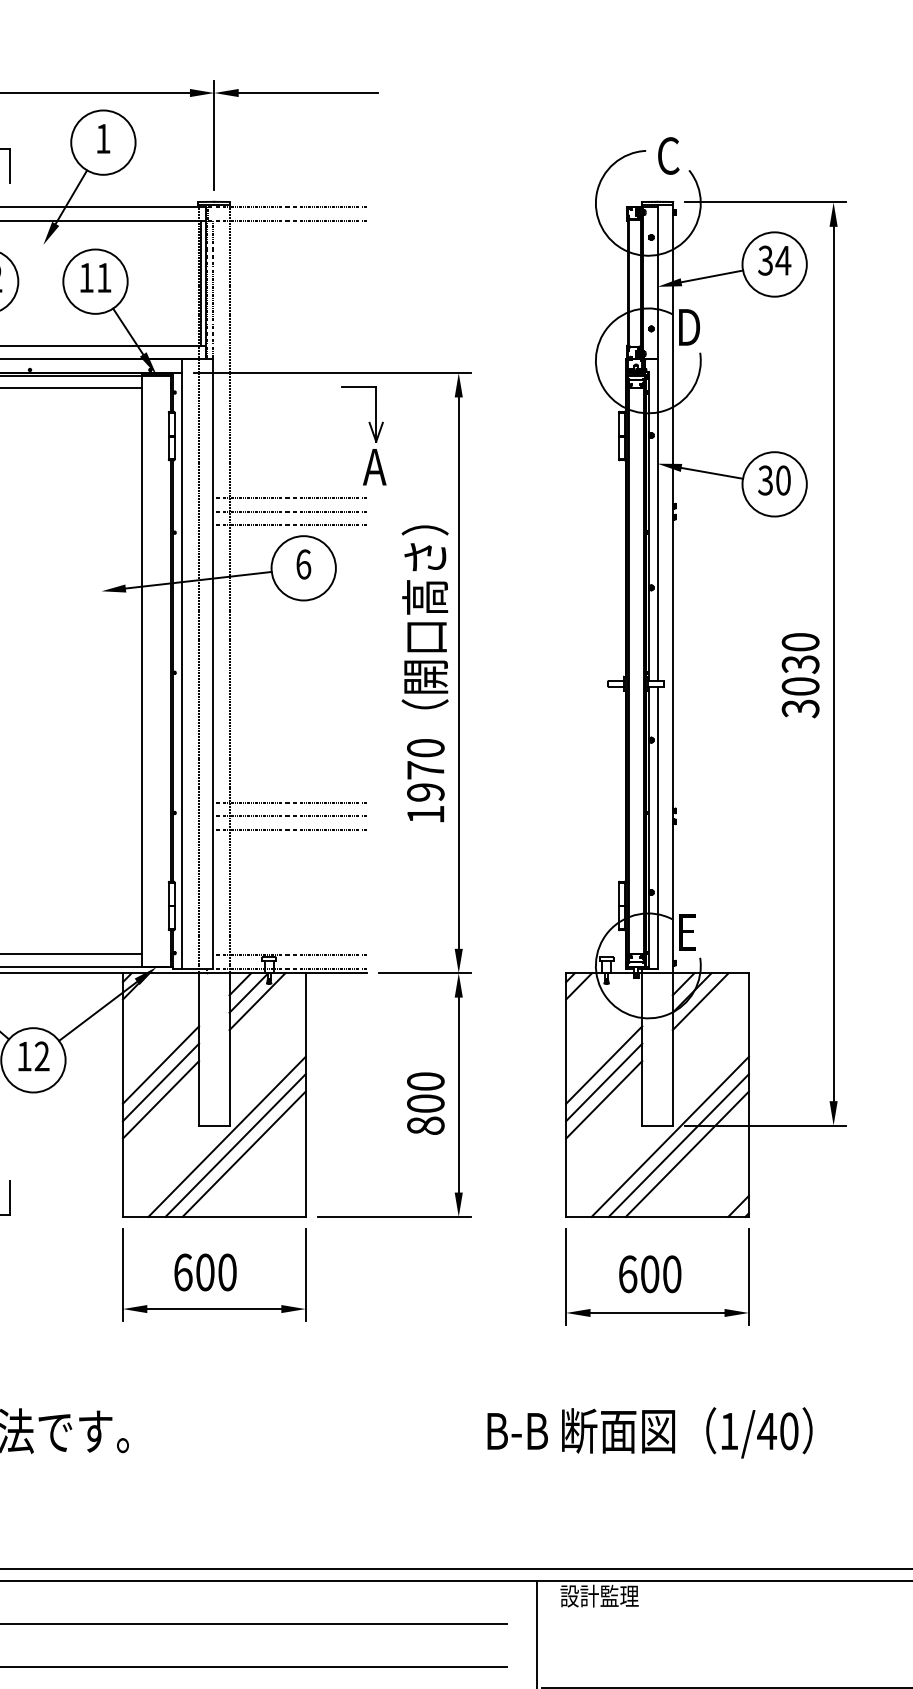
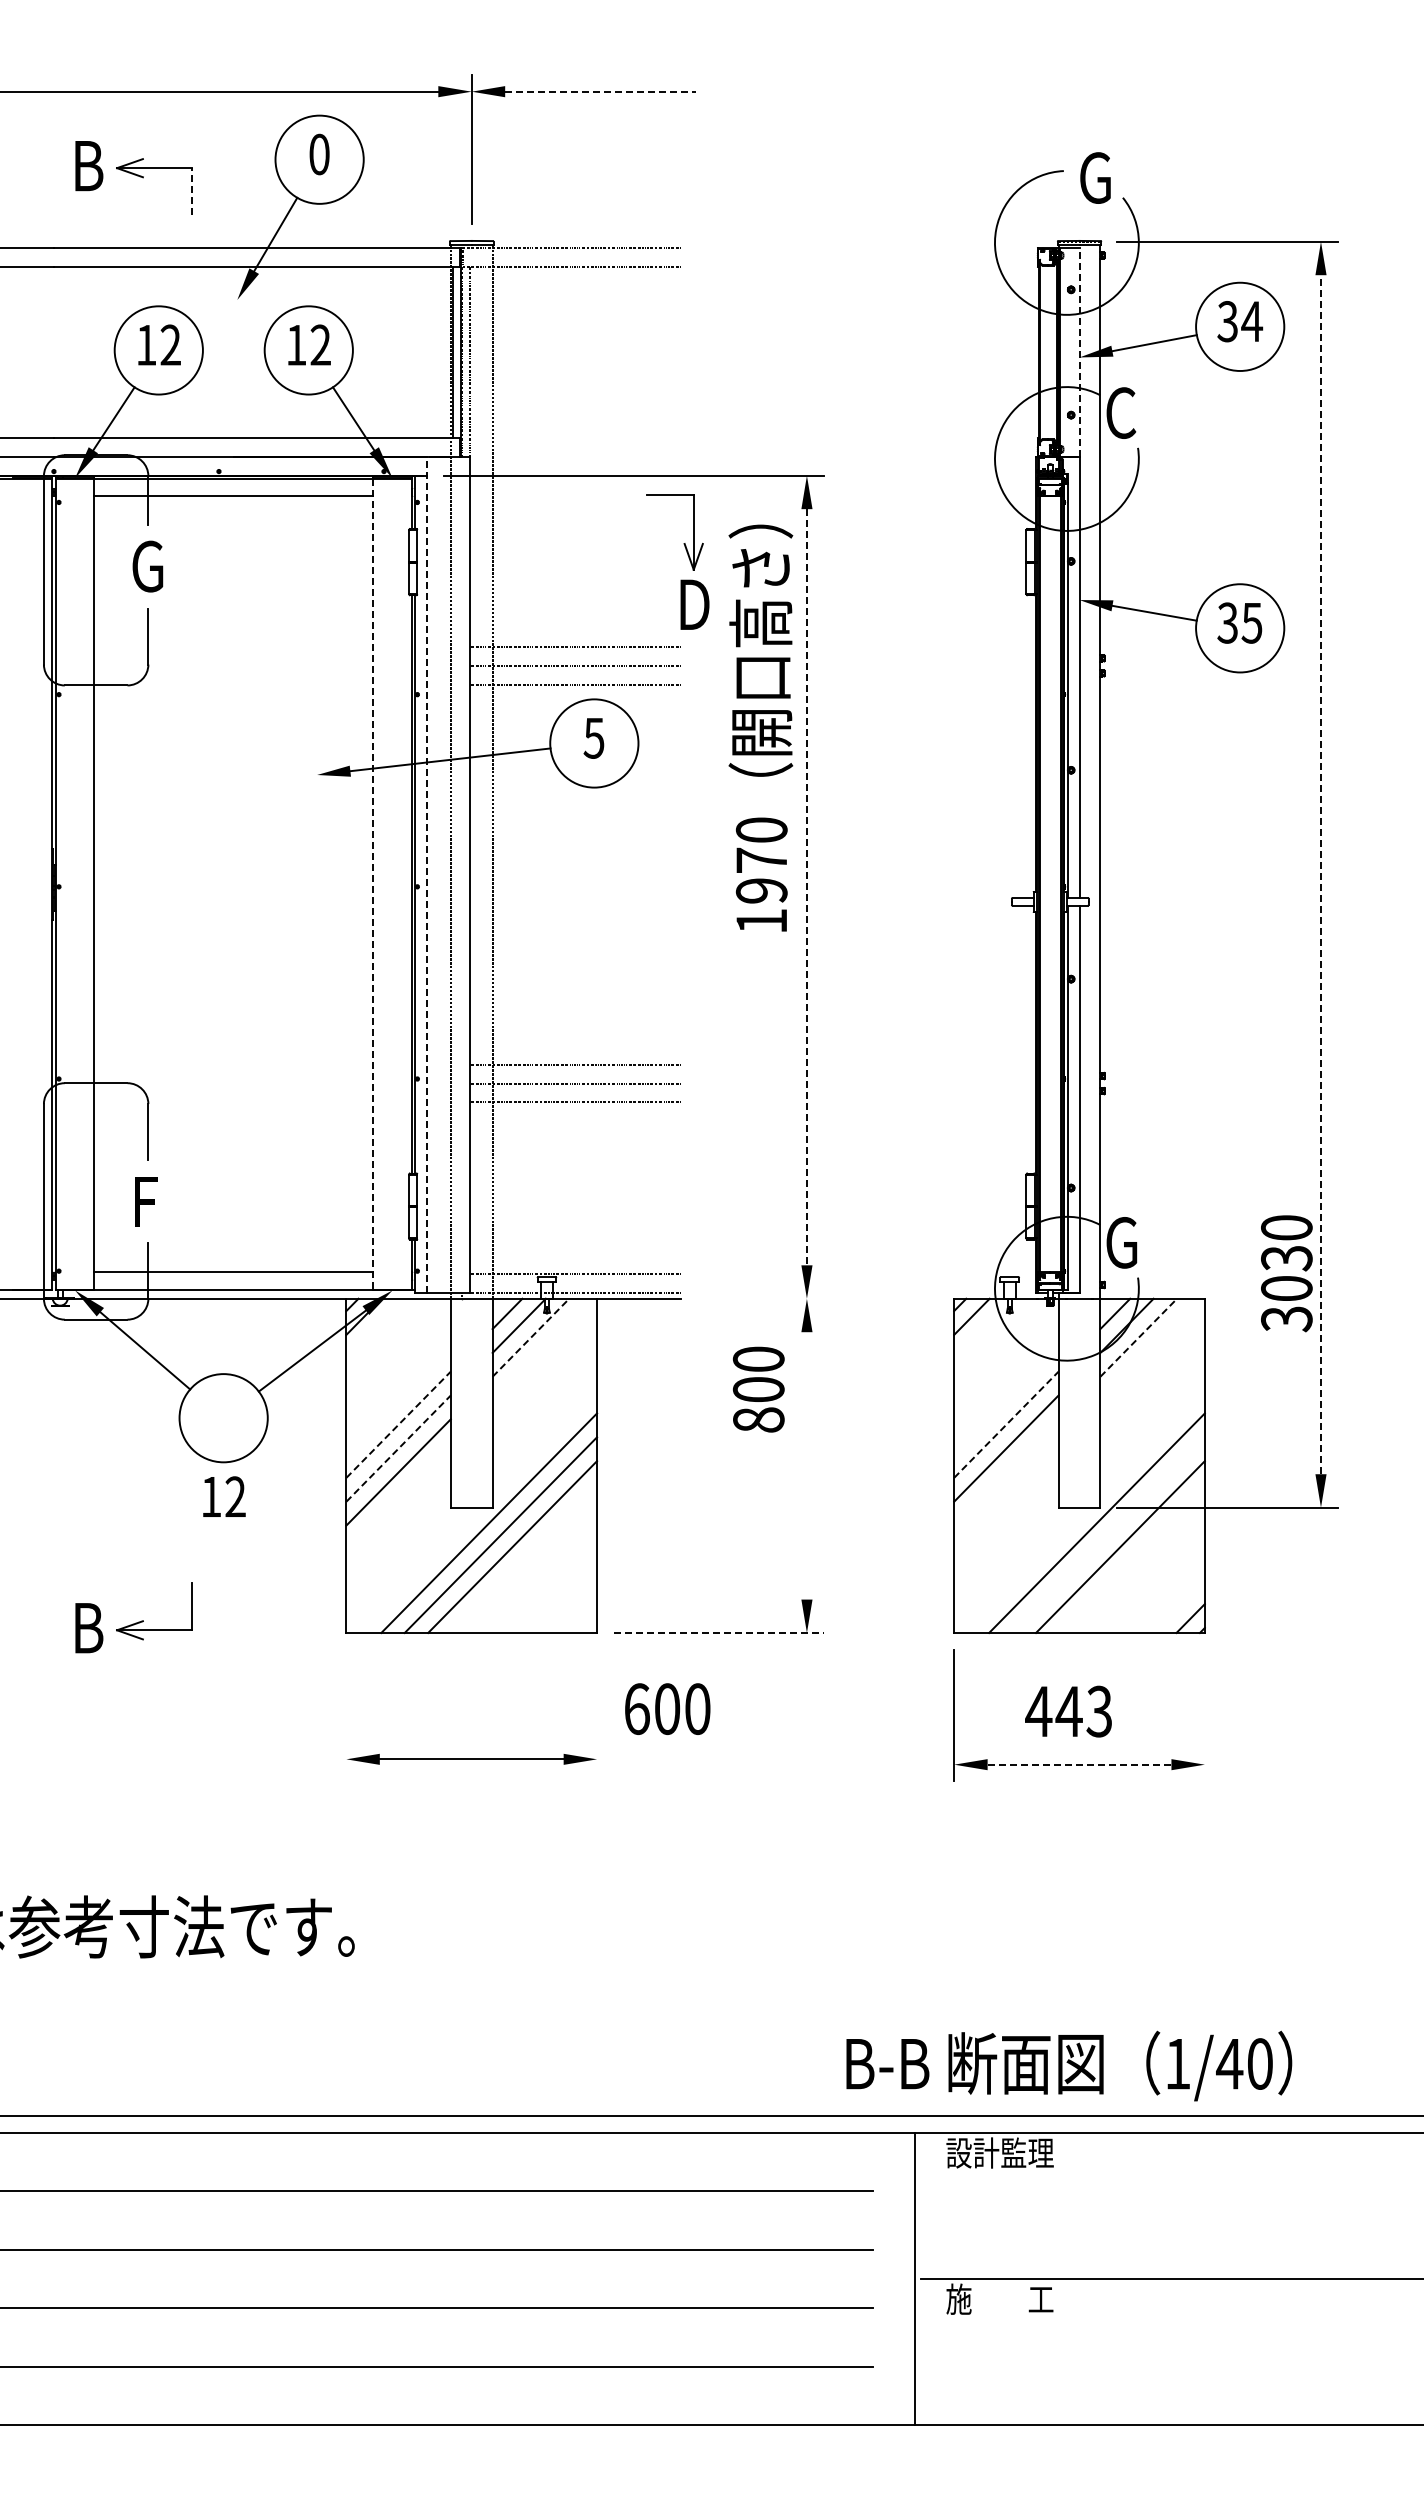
line: (308, 92) -> (600, 91), solid -> dashed
text: (103, 138) -> (319, 154), 1 -> 0
text: (670, 155) -> (1097, 177), C -> G
line: (10, 165) -> (192, 191), solid -> dashed
text: (104, 277) -> (320, 344), 11 -> 12
line: (657, 282) -> (1079, 351), solid -> dashed
text: (688, 326) -> (1121, 412), D -> C
text: (375, 466) -> (692, 604), A -> D
text: (782, 480) -> (1251, 622), 30 -> 35
text: (303, 563) -> (593, 737), 6 -> 5
line: (182, 663) -> (427, 874), solid -> dashed
line: (833, 663) -> (1320, 874), solid -> dashed
line: (142, 671) -> (373, 884), solid -> dashed
text: (424, 673) -> (760, 727), moved
line: (458, 673) -> (806, 887), solid -> dashed
text: (800, 675) -> (1286, 1273), moved
text: (688, 932) -> (1121, 1242), E -> G
line: (424, 973) -> (760, 1298), removed
line: (257, 1001) -> (530, 1337), solid -> dashed
line: (700, 1001) -> (1138, 1337), solid -> dashed
text: (34, 1056) -> (224, 1496), moved
line: (160, 1064) -> (398, 1424), solid -> dashed
line: (604, 1064) -> (1006, 1424), solid -> dashed
line: (160, 1082) -> (398, 1448), solid -> dashed
line: (458, 1094) -> (806, 1465), removed
line: (604, 1099) -> (1006, 1472), removed
text: (425, 1103) -> (758, 1389), moved
line: (678, 1145) -> (1108, 1535), removed
line: (394, 1217) -> (718, 1633), solid -> dashed
text: (205, 1272) -> (667, 1708), moved
line: (123, 1274) -> (346, 1712), removed
line: (306, 1274) -> (597, 1712), removed
text: (649, 1274) -> (1068, 1711), 600 -> 443
line: (748, 1277) -> (1204, 1715), removed
line: (657, 1312) -> (1079, 1764), solid -> dashed
text: (650, 1432) -> (1069, 2065), moved

